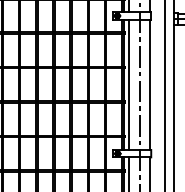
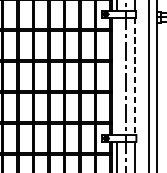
line: (129, 84) -> (116, 76), removed
line: (150, 85) -> (135, 77), solid -> dashed

